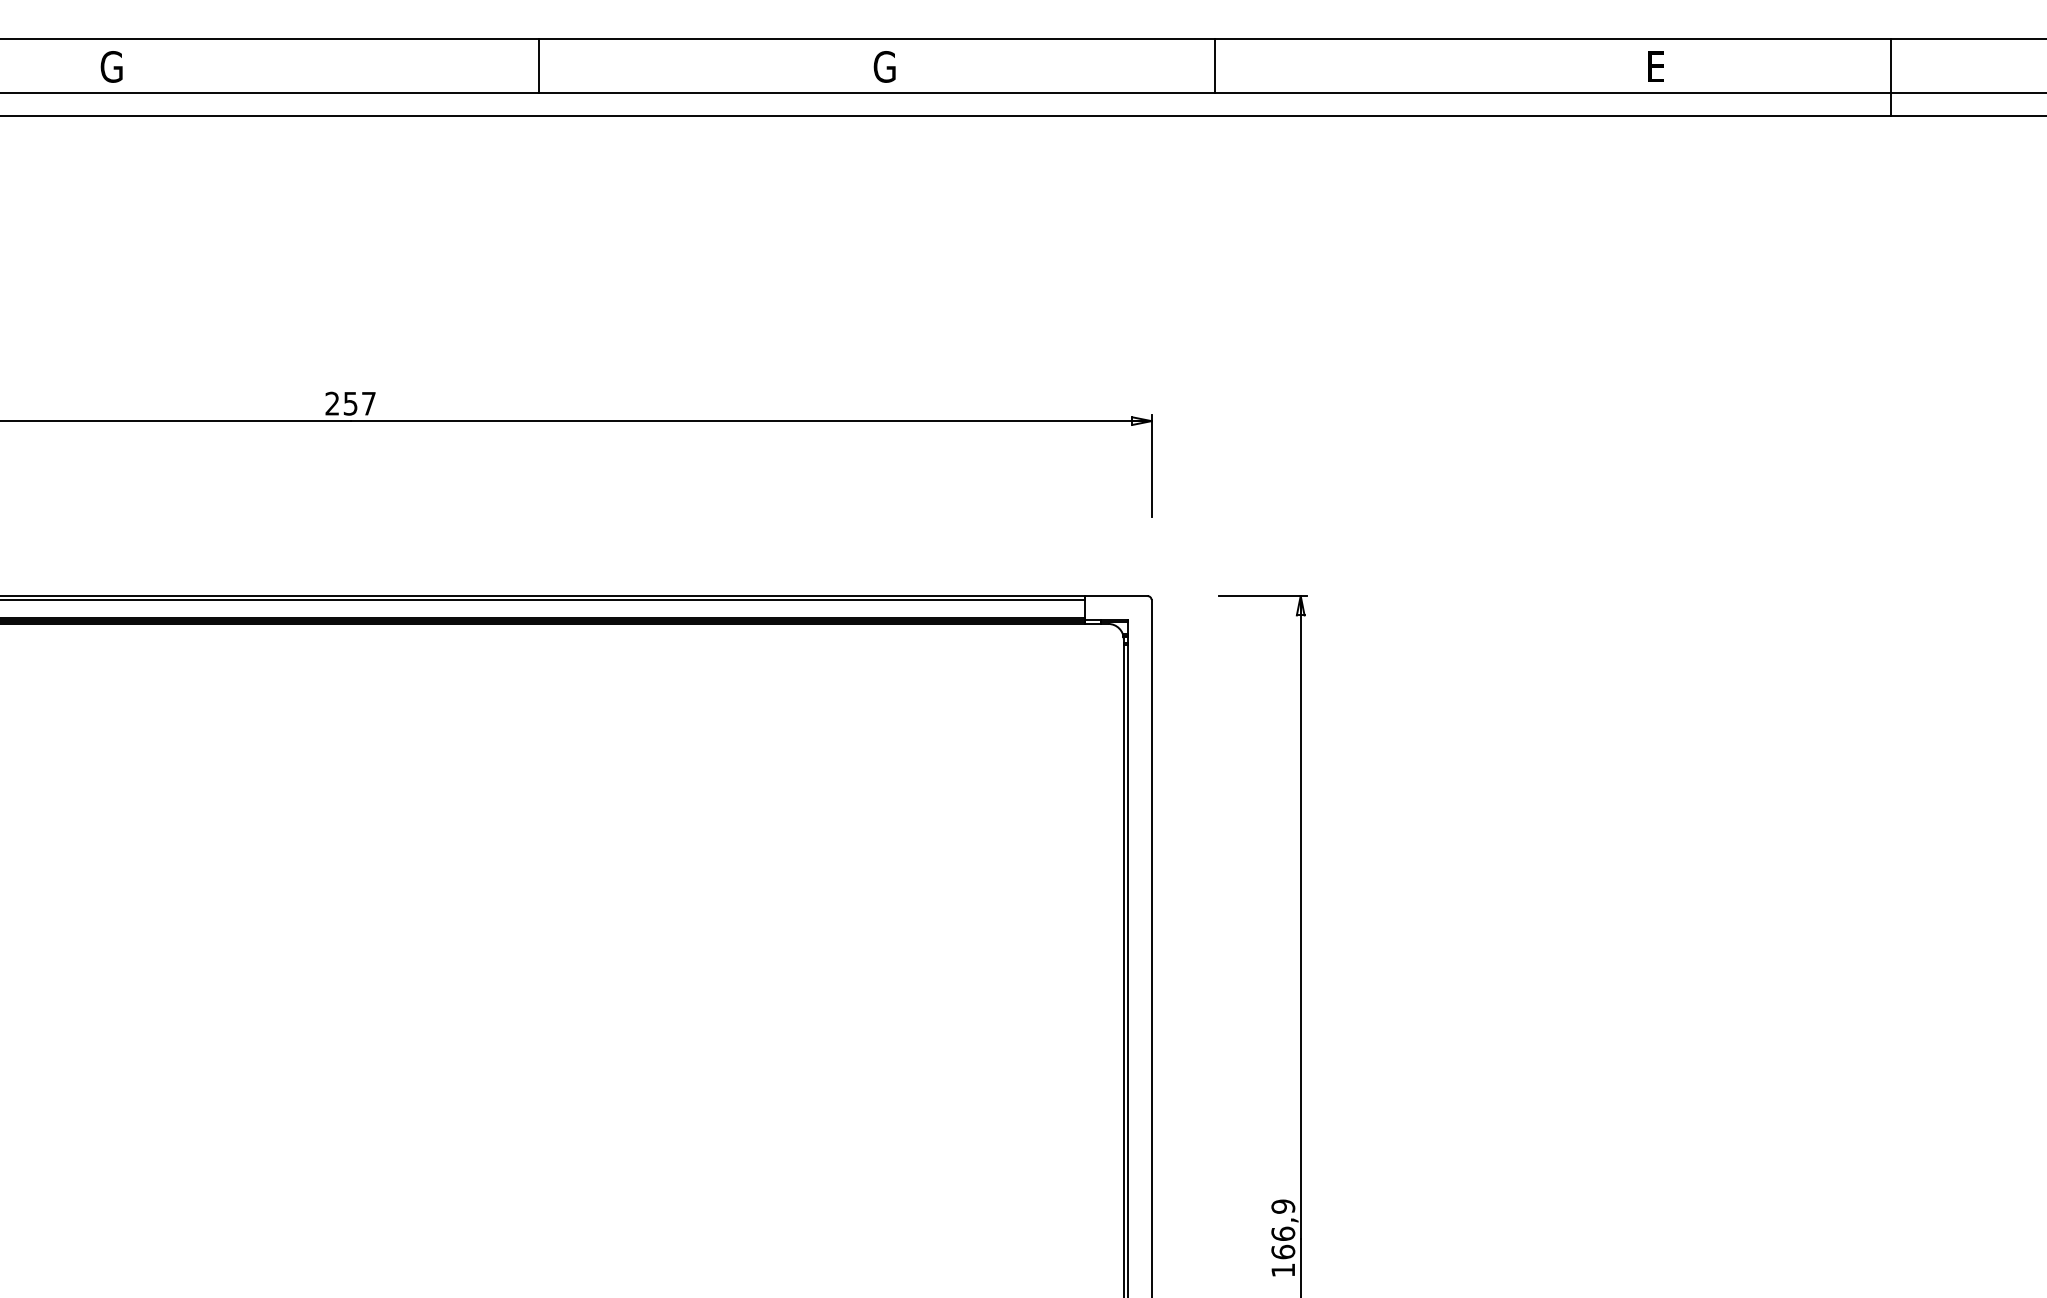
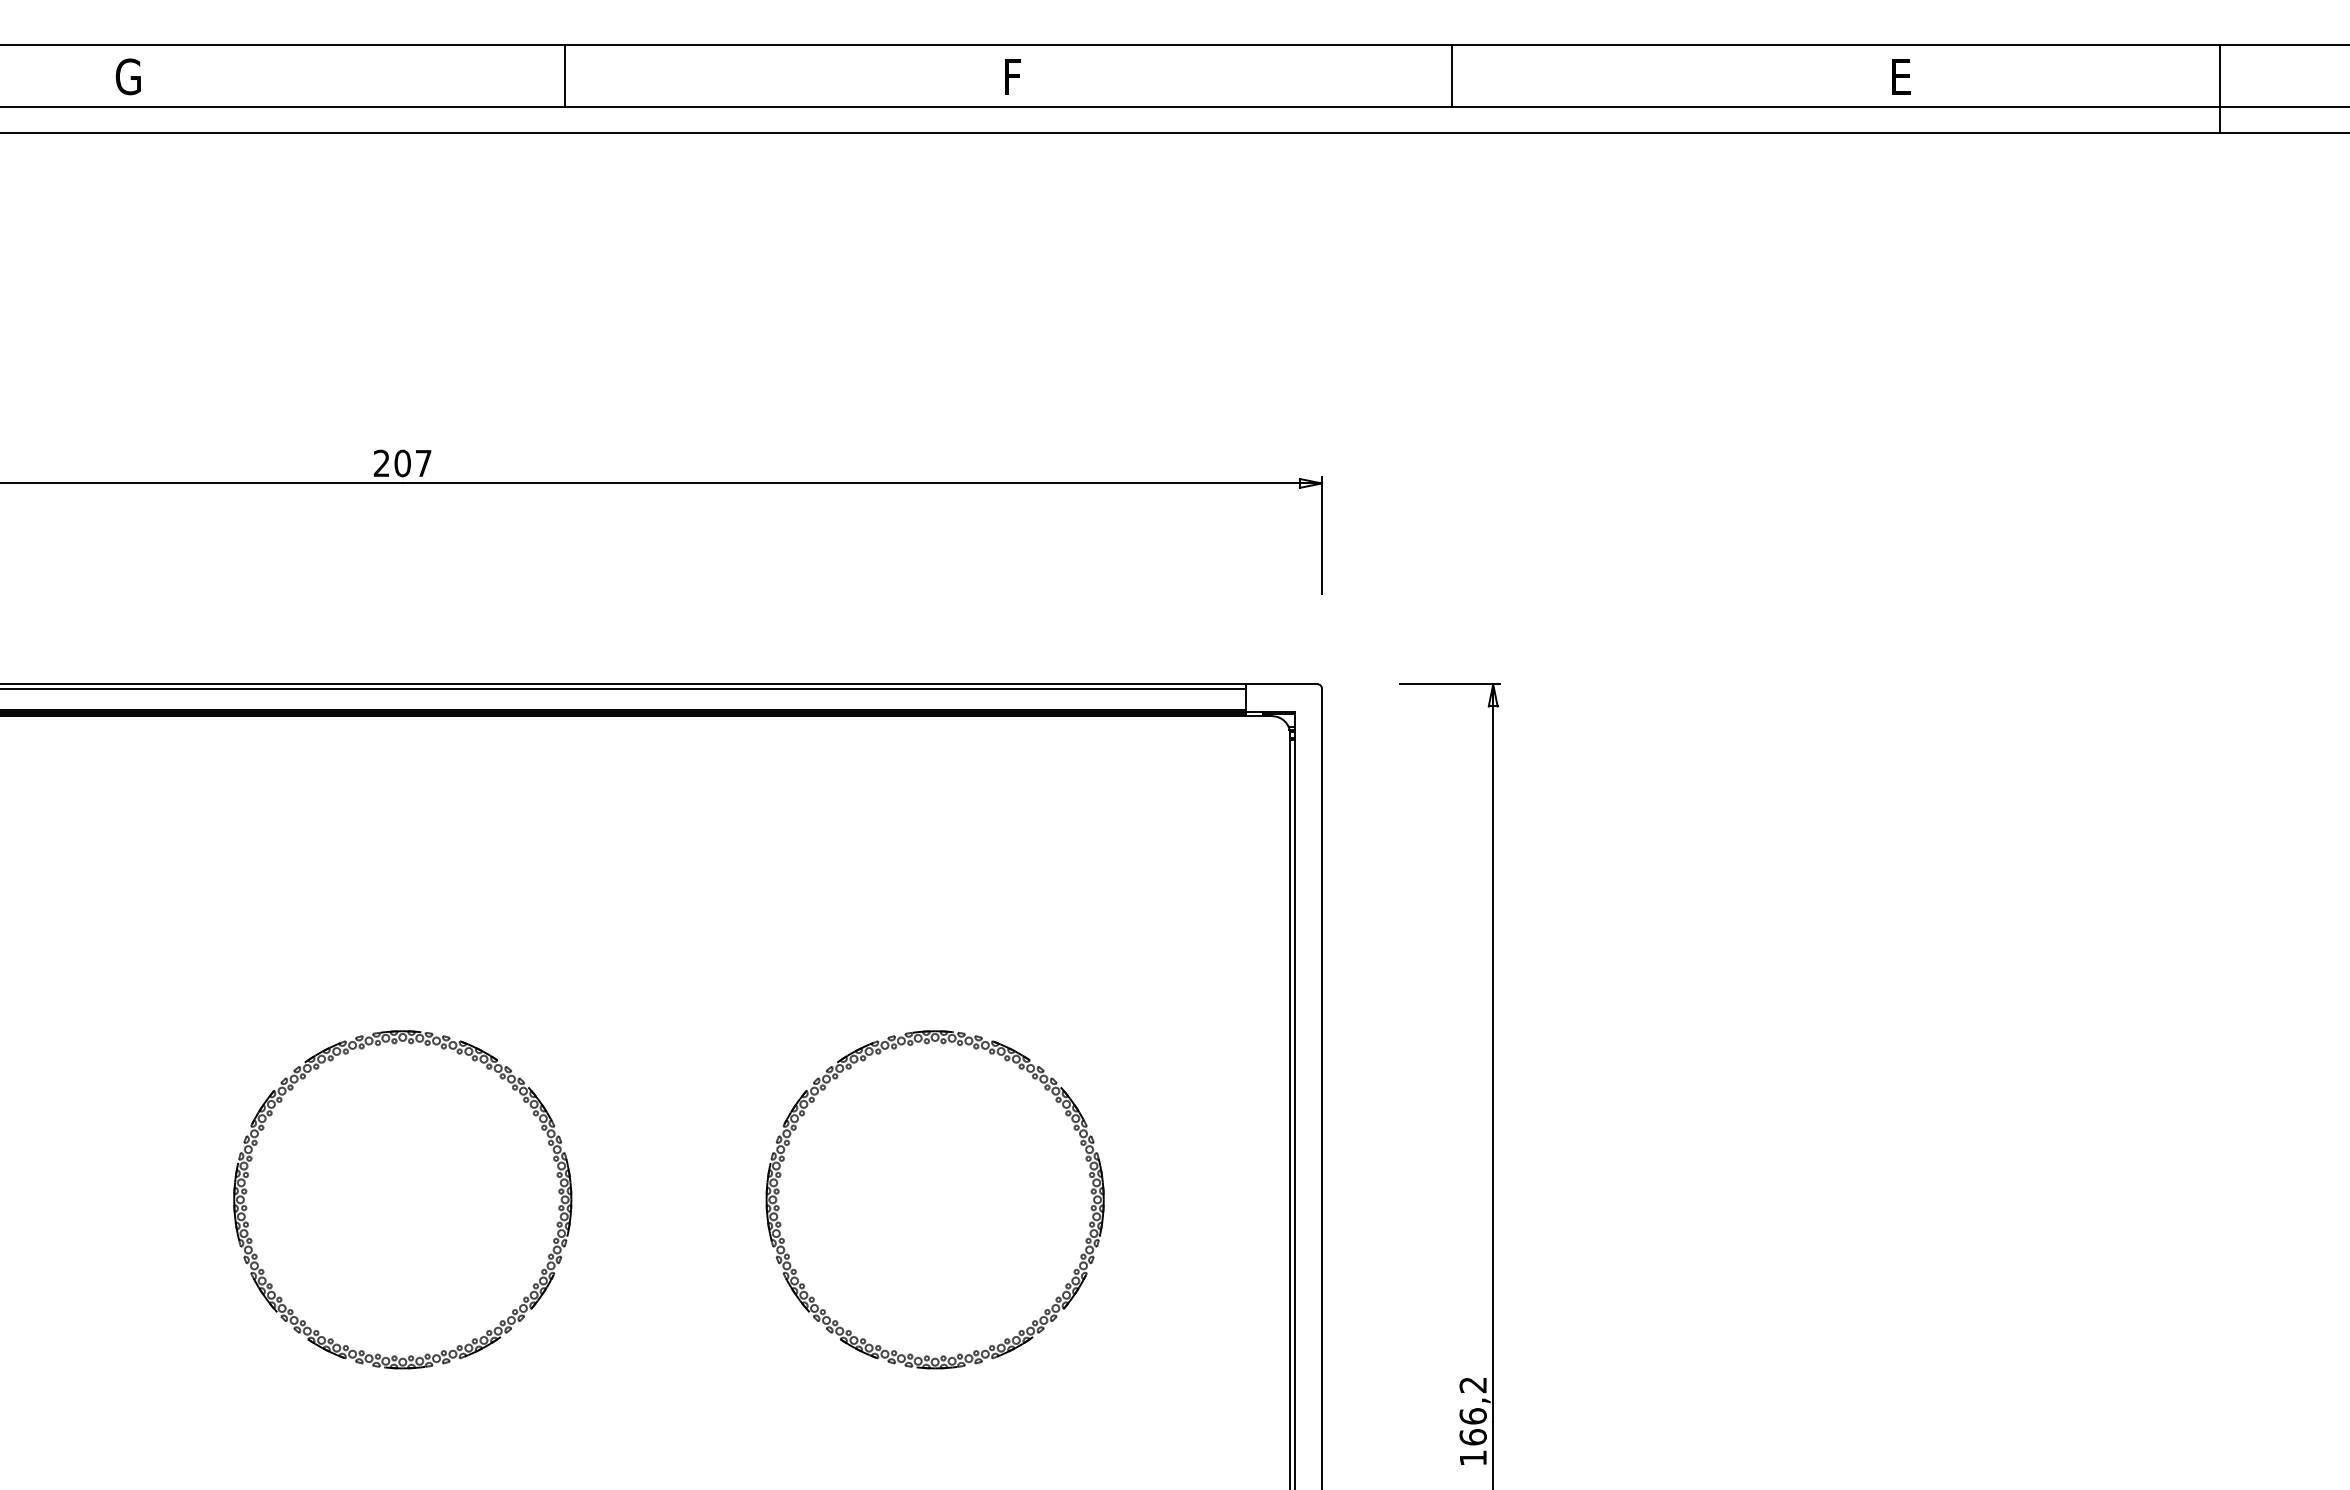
line: (538, 65) -> (564, 75), moved
line: (1215, 65) -> (1452, 75), moved
text: (884, 66) -> (1015, 76), G -> F
line: (1890, 77) -> (2219, 88), moved
text: (350, 403) -> (402, 463), 257 -> 207
part: (302, 918) -> (347, 1054), added
part: (752, 924) -> (864, 1061), added
text: (1282, 1207) -> (1472, 1385), 166,9 -> 166,2

